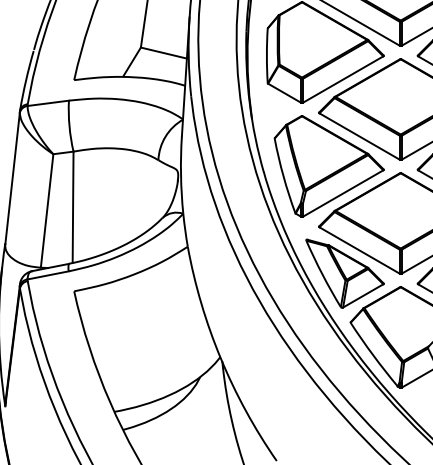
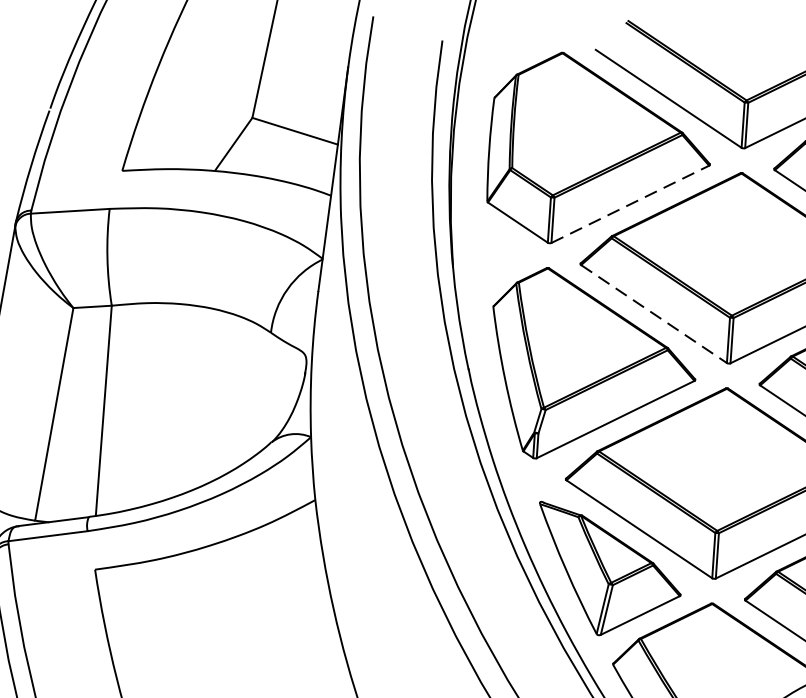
line: (343, 79) -> (630, 204), solid -> dashed
line: (360, 136) -> (655, 314), solid -> dashed

